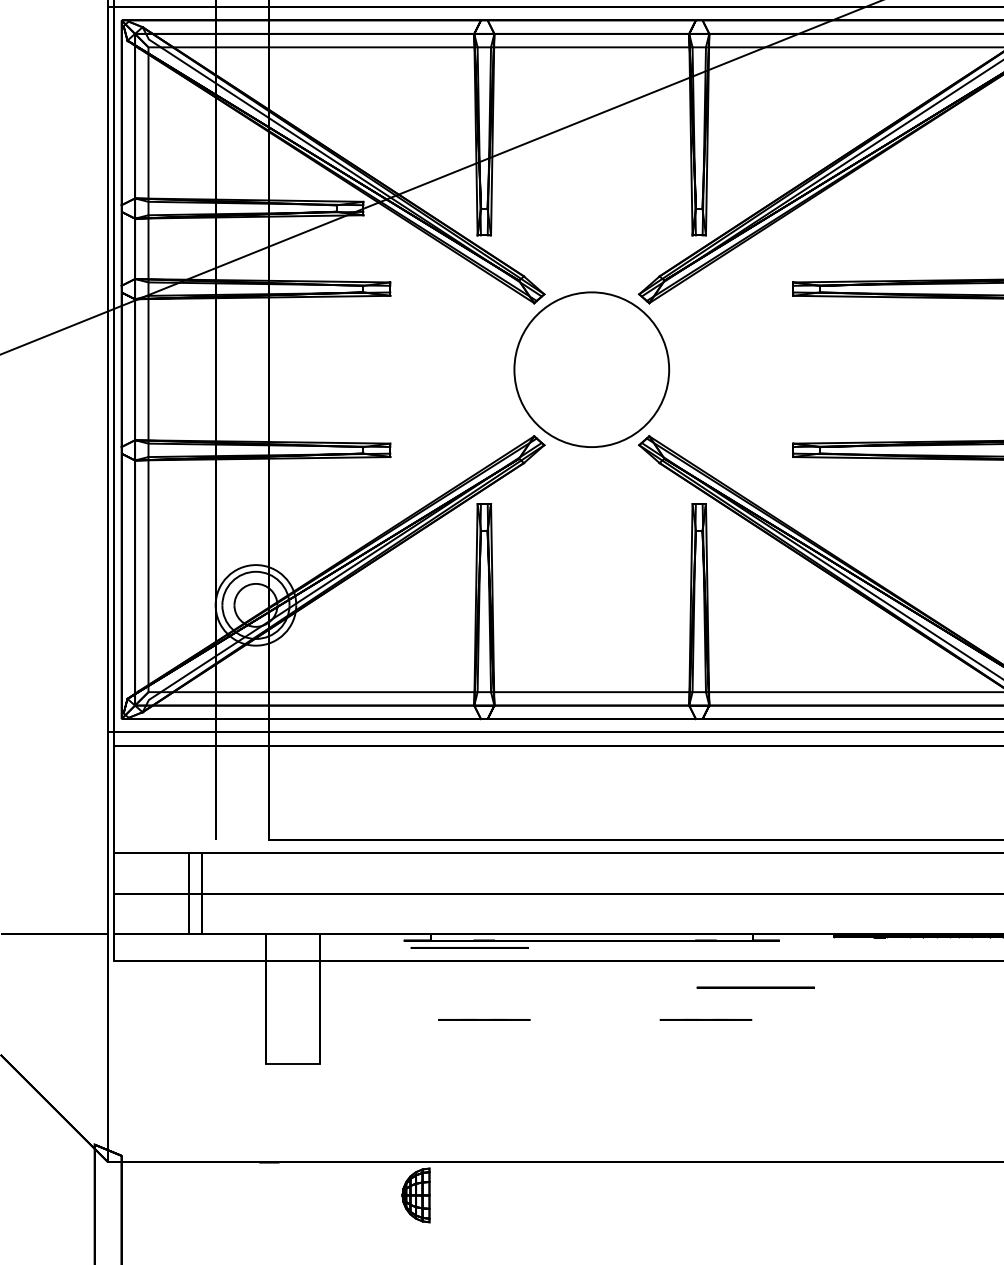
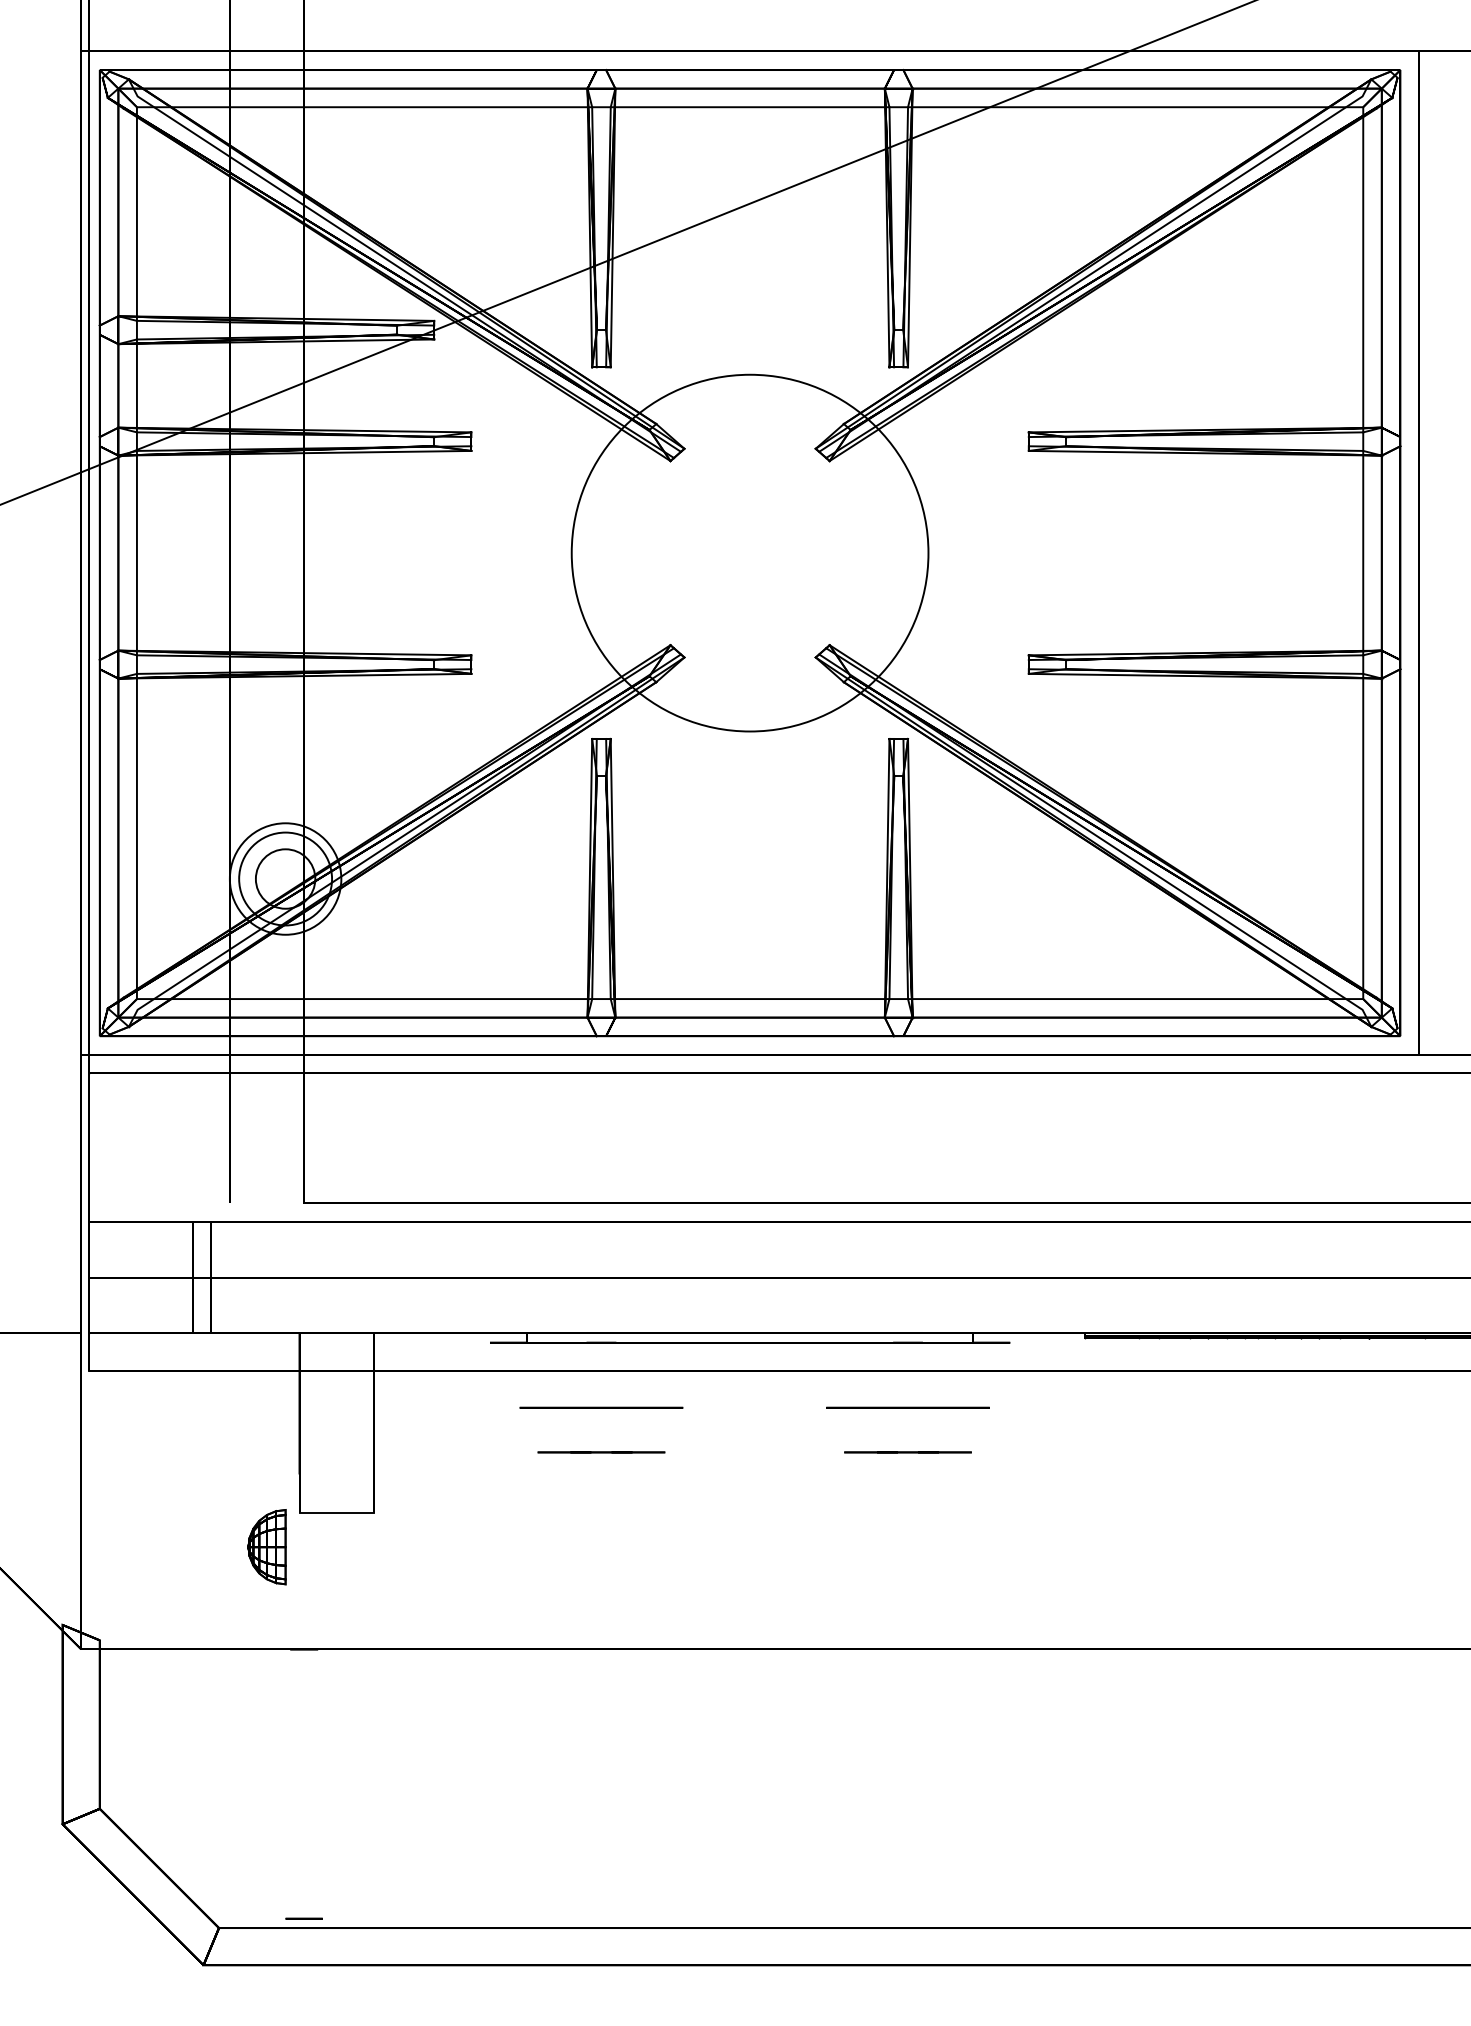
circle: (591, 369) -> (749, 552), size x1.67
circle: (469, 947) -> (601, 1407), moved
circle: (755, 987) -> (907, 1407), moved
part: (415, 1195) -> (266, 1547), moved

